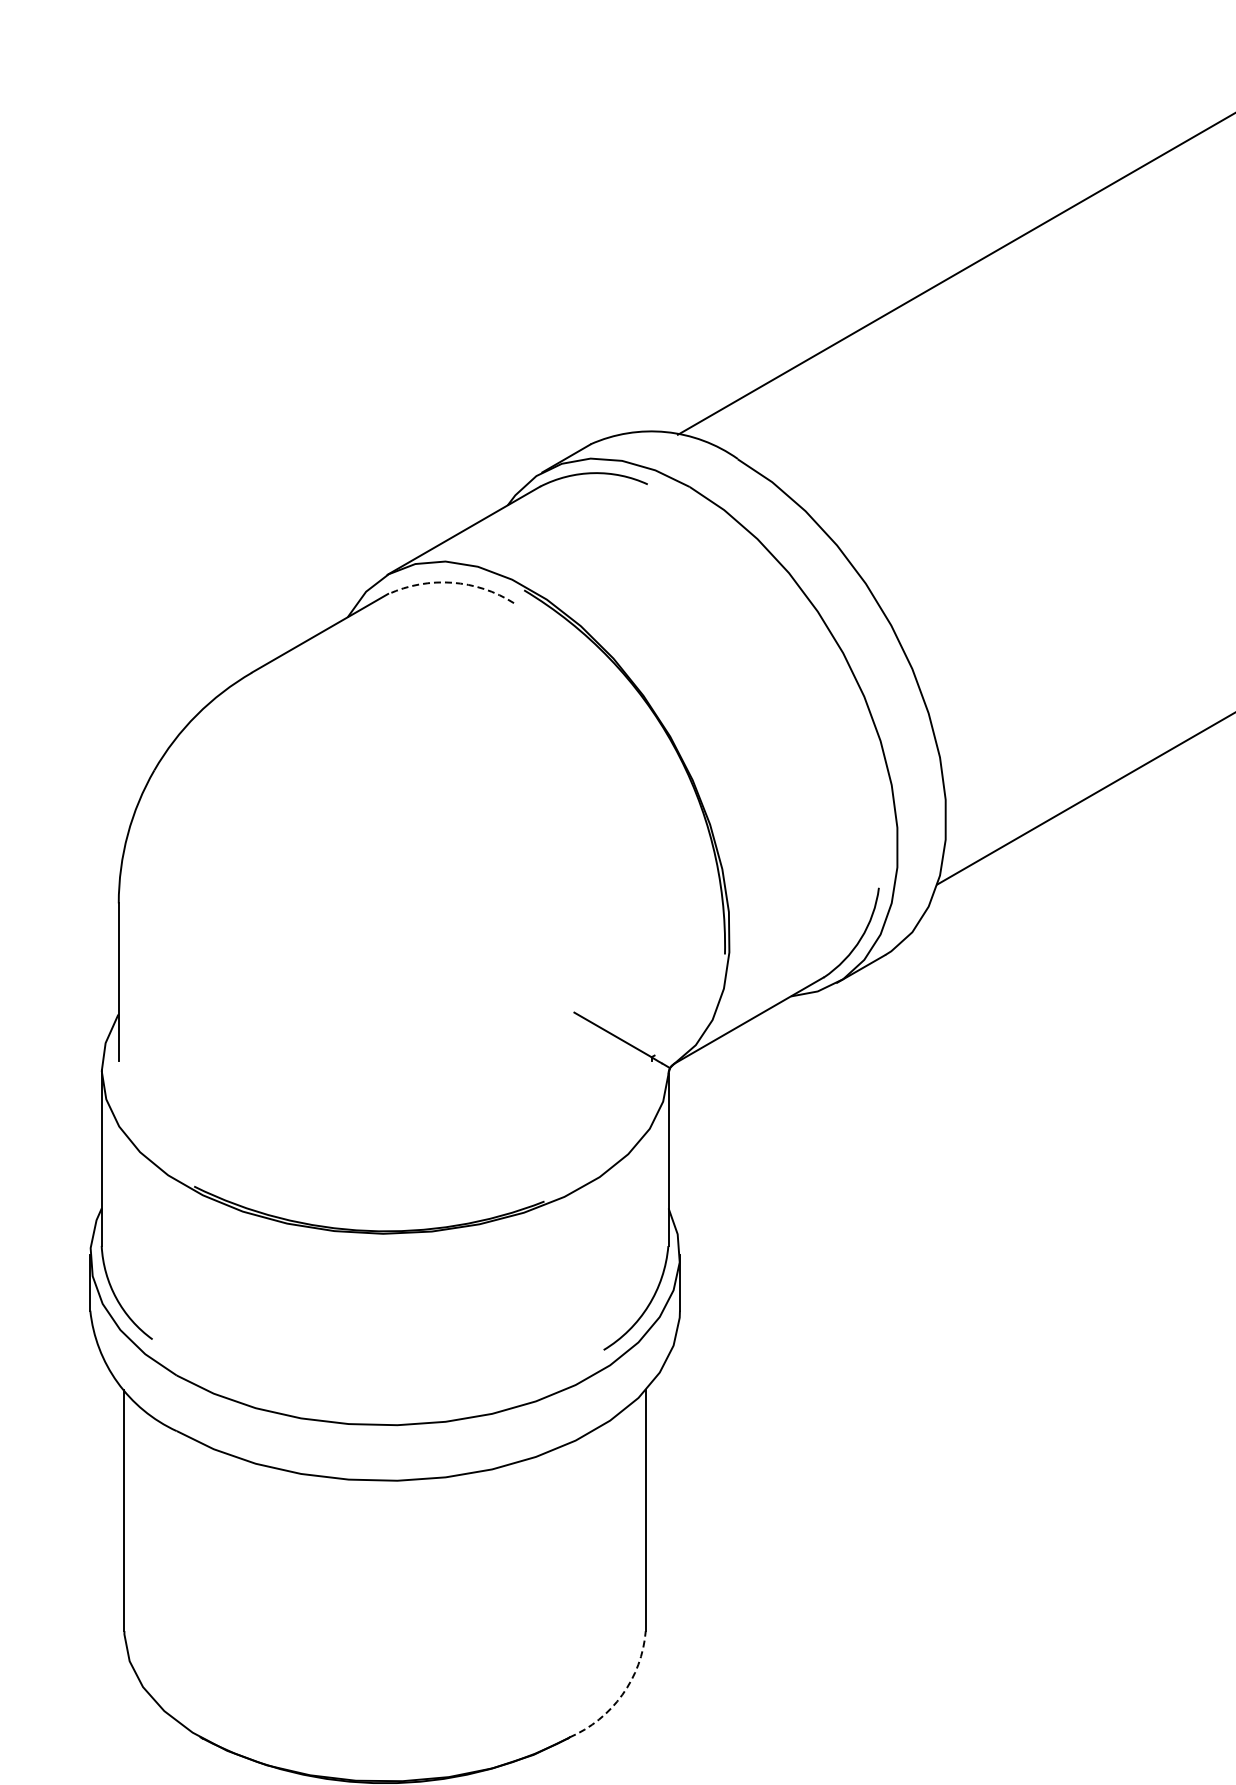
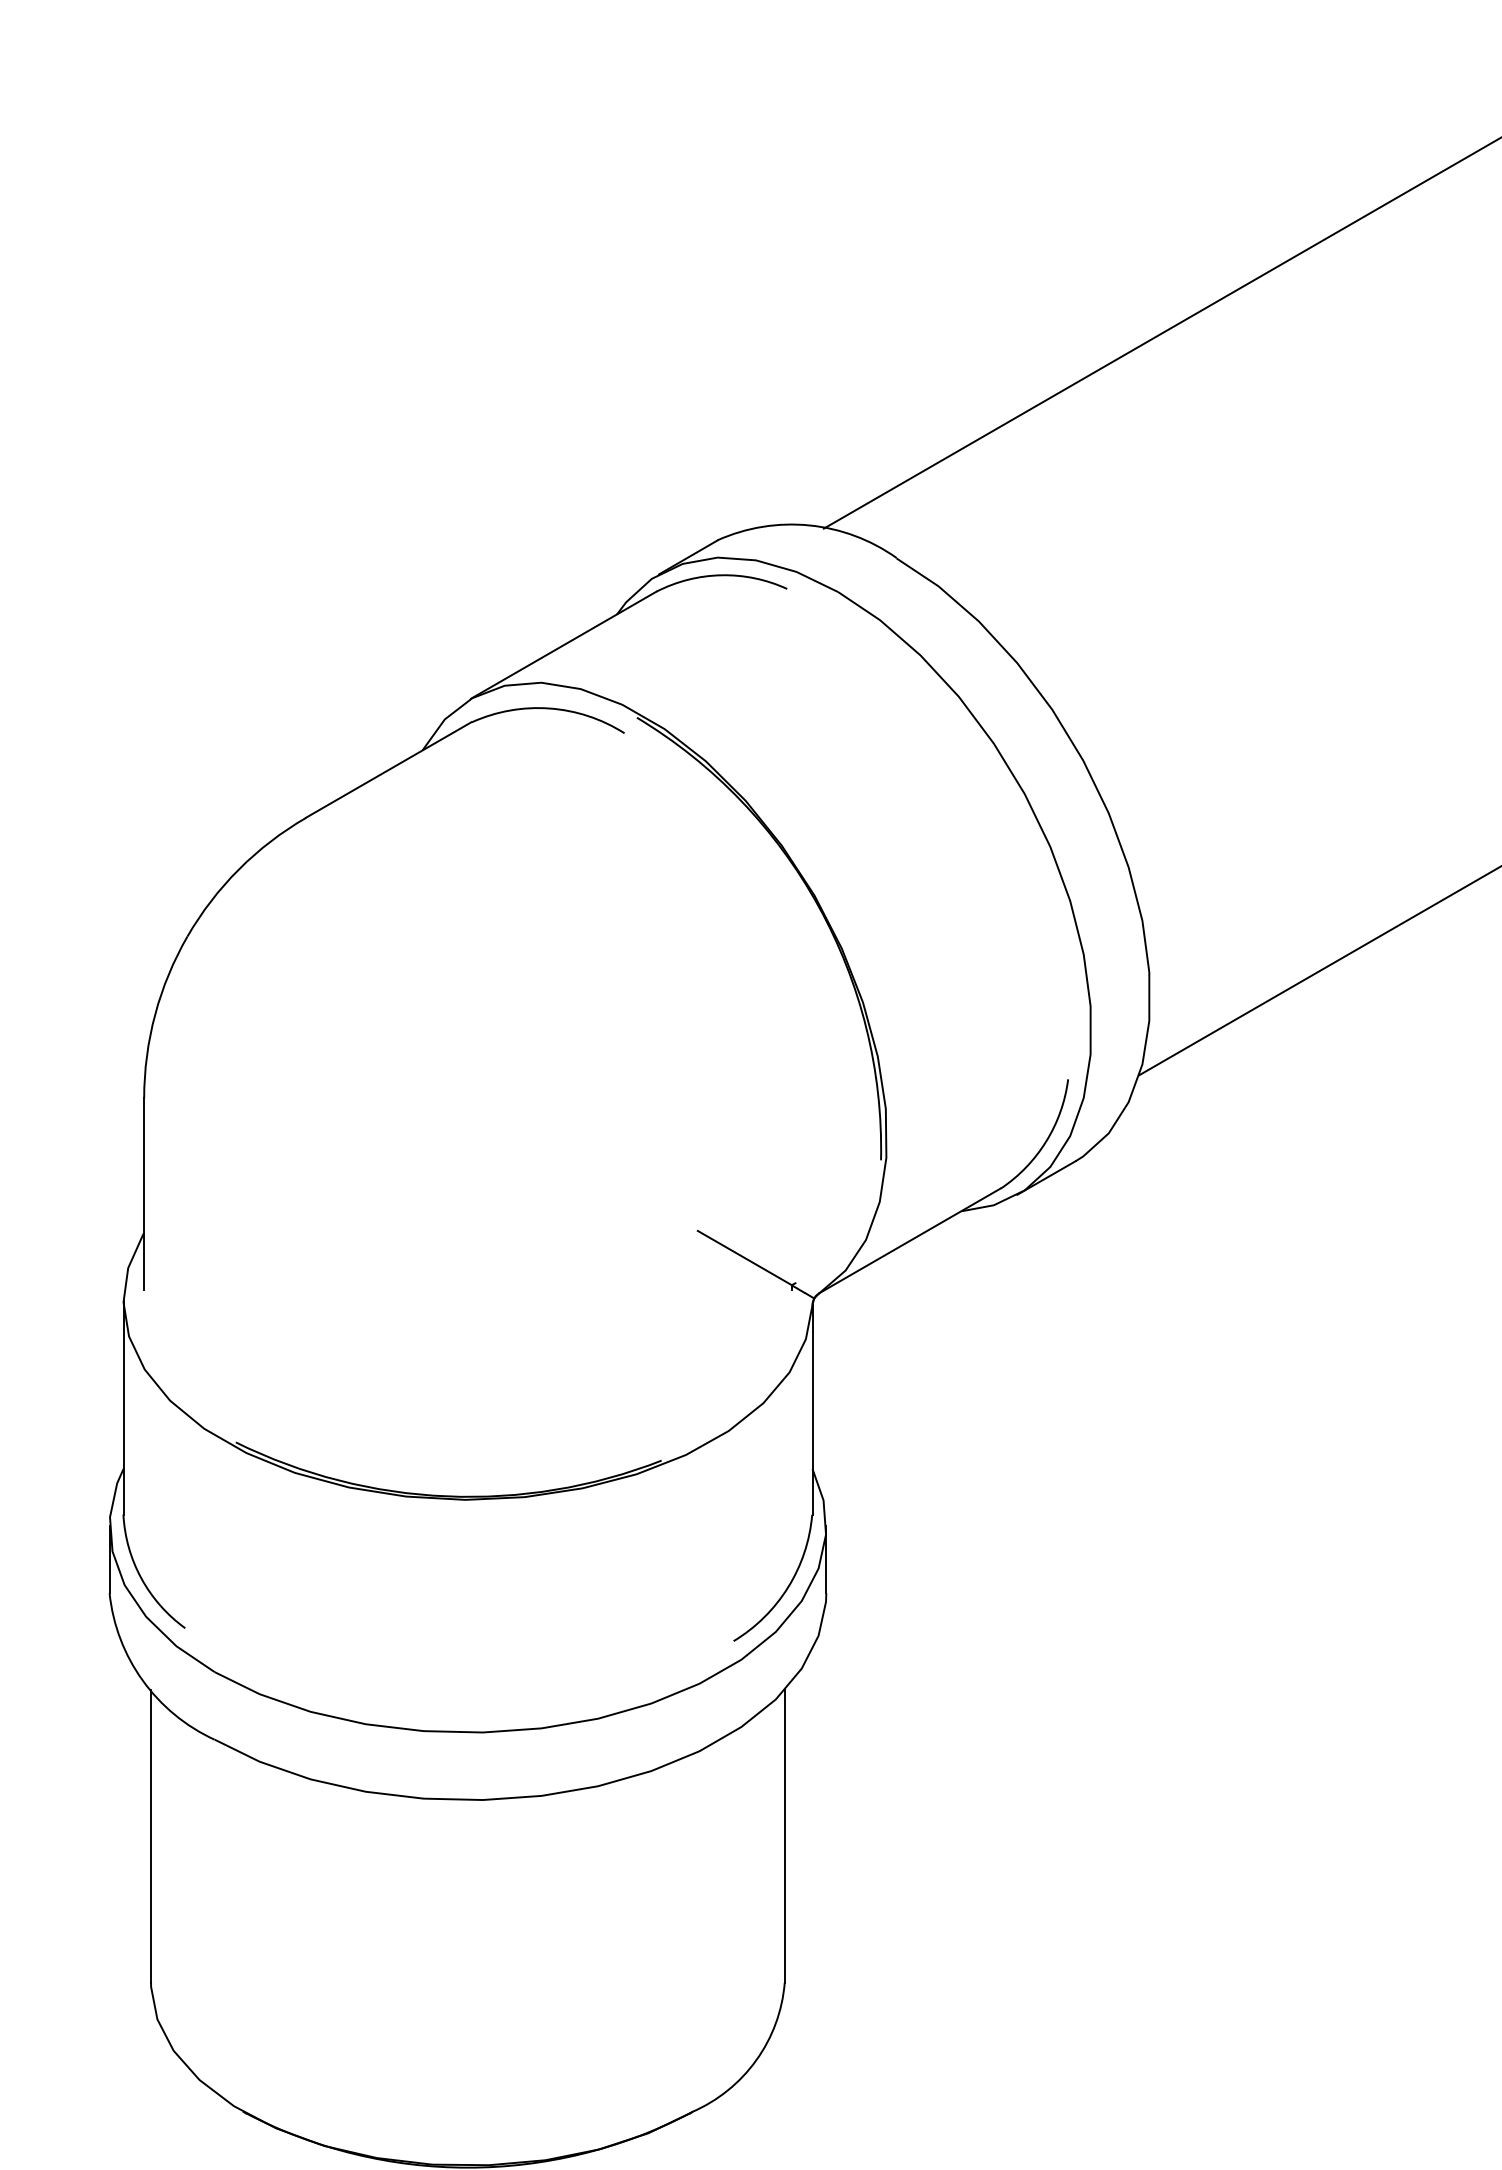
arc: (452, 582) -> (549, 708), dashed -> solid
arc: (622, 1694) -> (756, 2059), dashed -> solid

